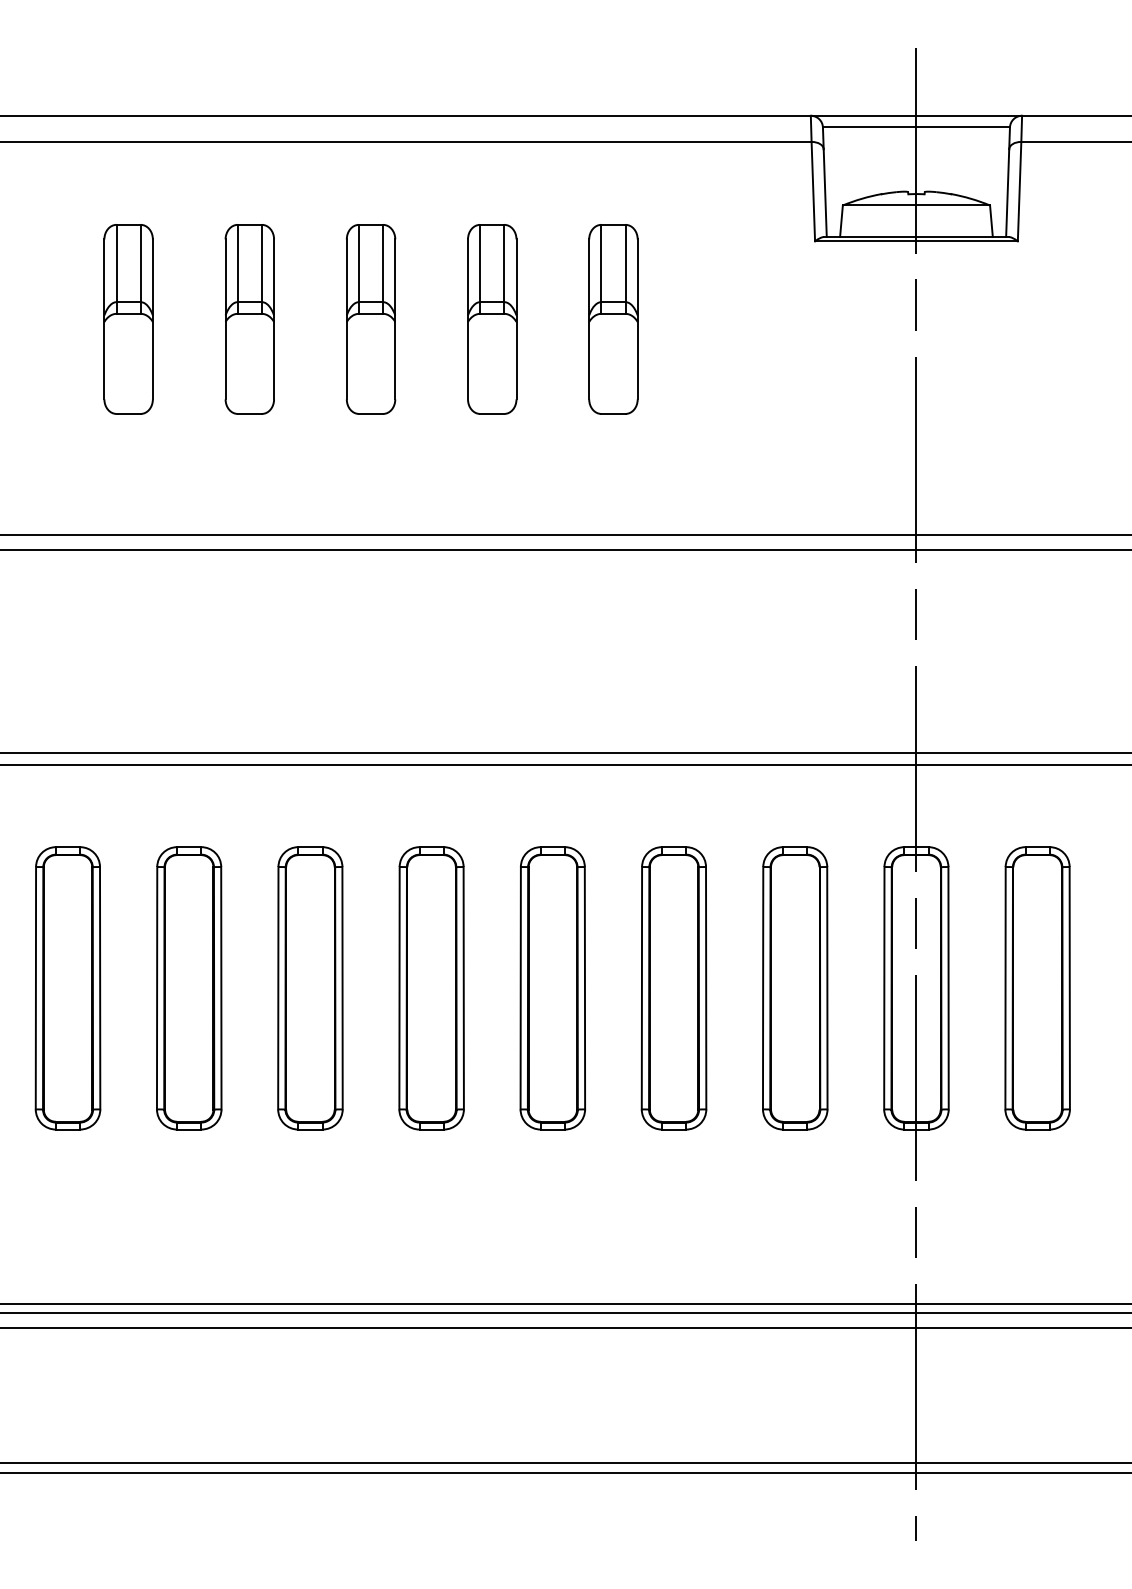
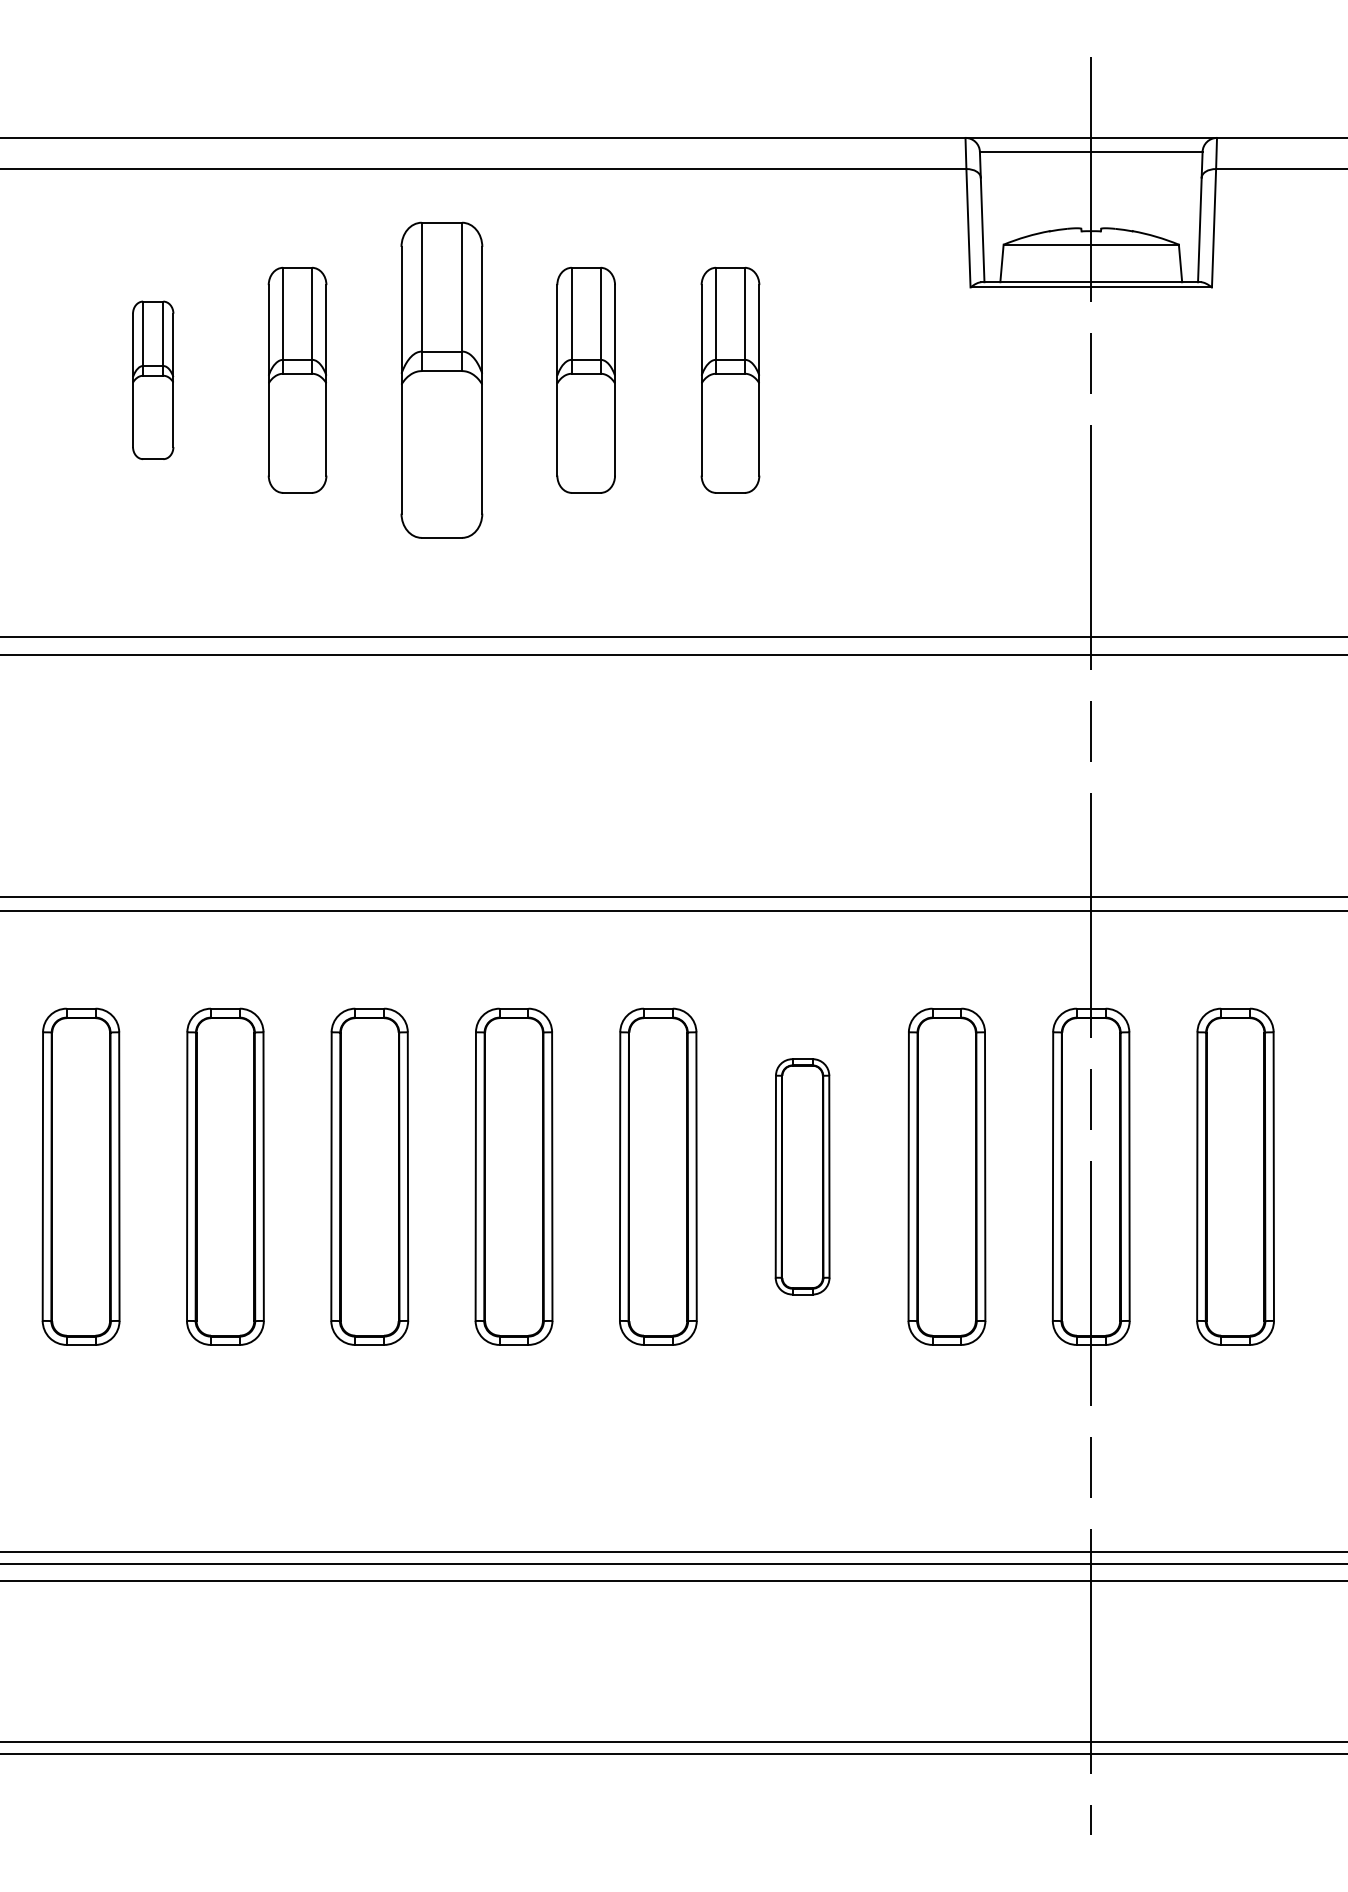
part: (128, 319) -> (153, 380), size x0.7
part: (370, 319) -> (441, 380), size x1.4
part: (673, 988) -> (801, 1176), size x0.7

